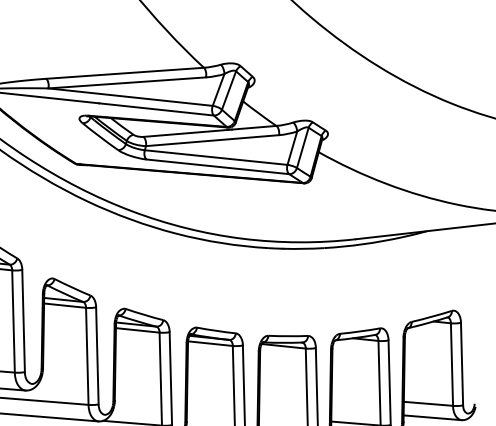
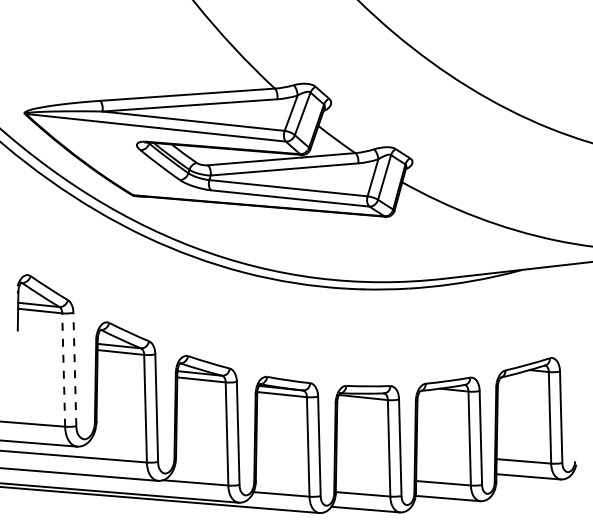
line: (13, 321) -> (63, 370), solid -> dashed
line: (23, 321) -> (74, 369), solid -> dashed

